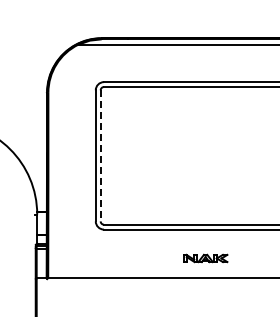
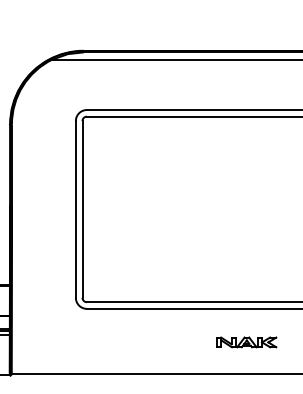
line: (100, 155) -> (82, 208), dashed -> solid
part: (205, 258) -> (246, 342), moved

